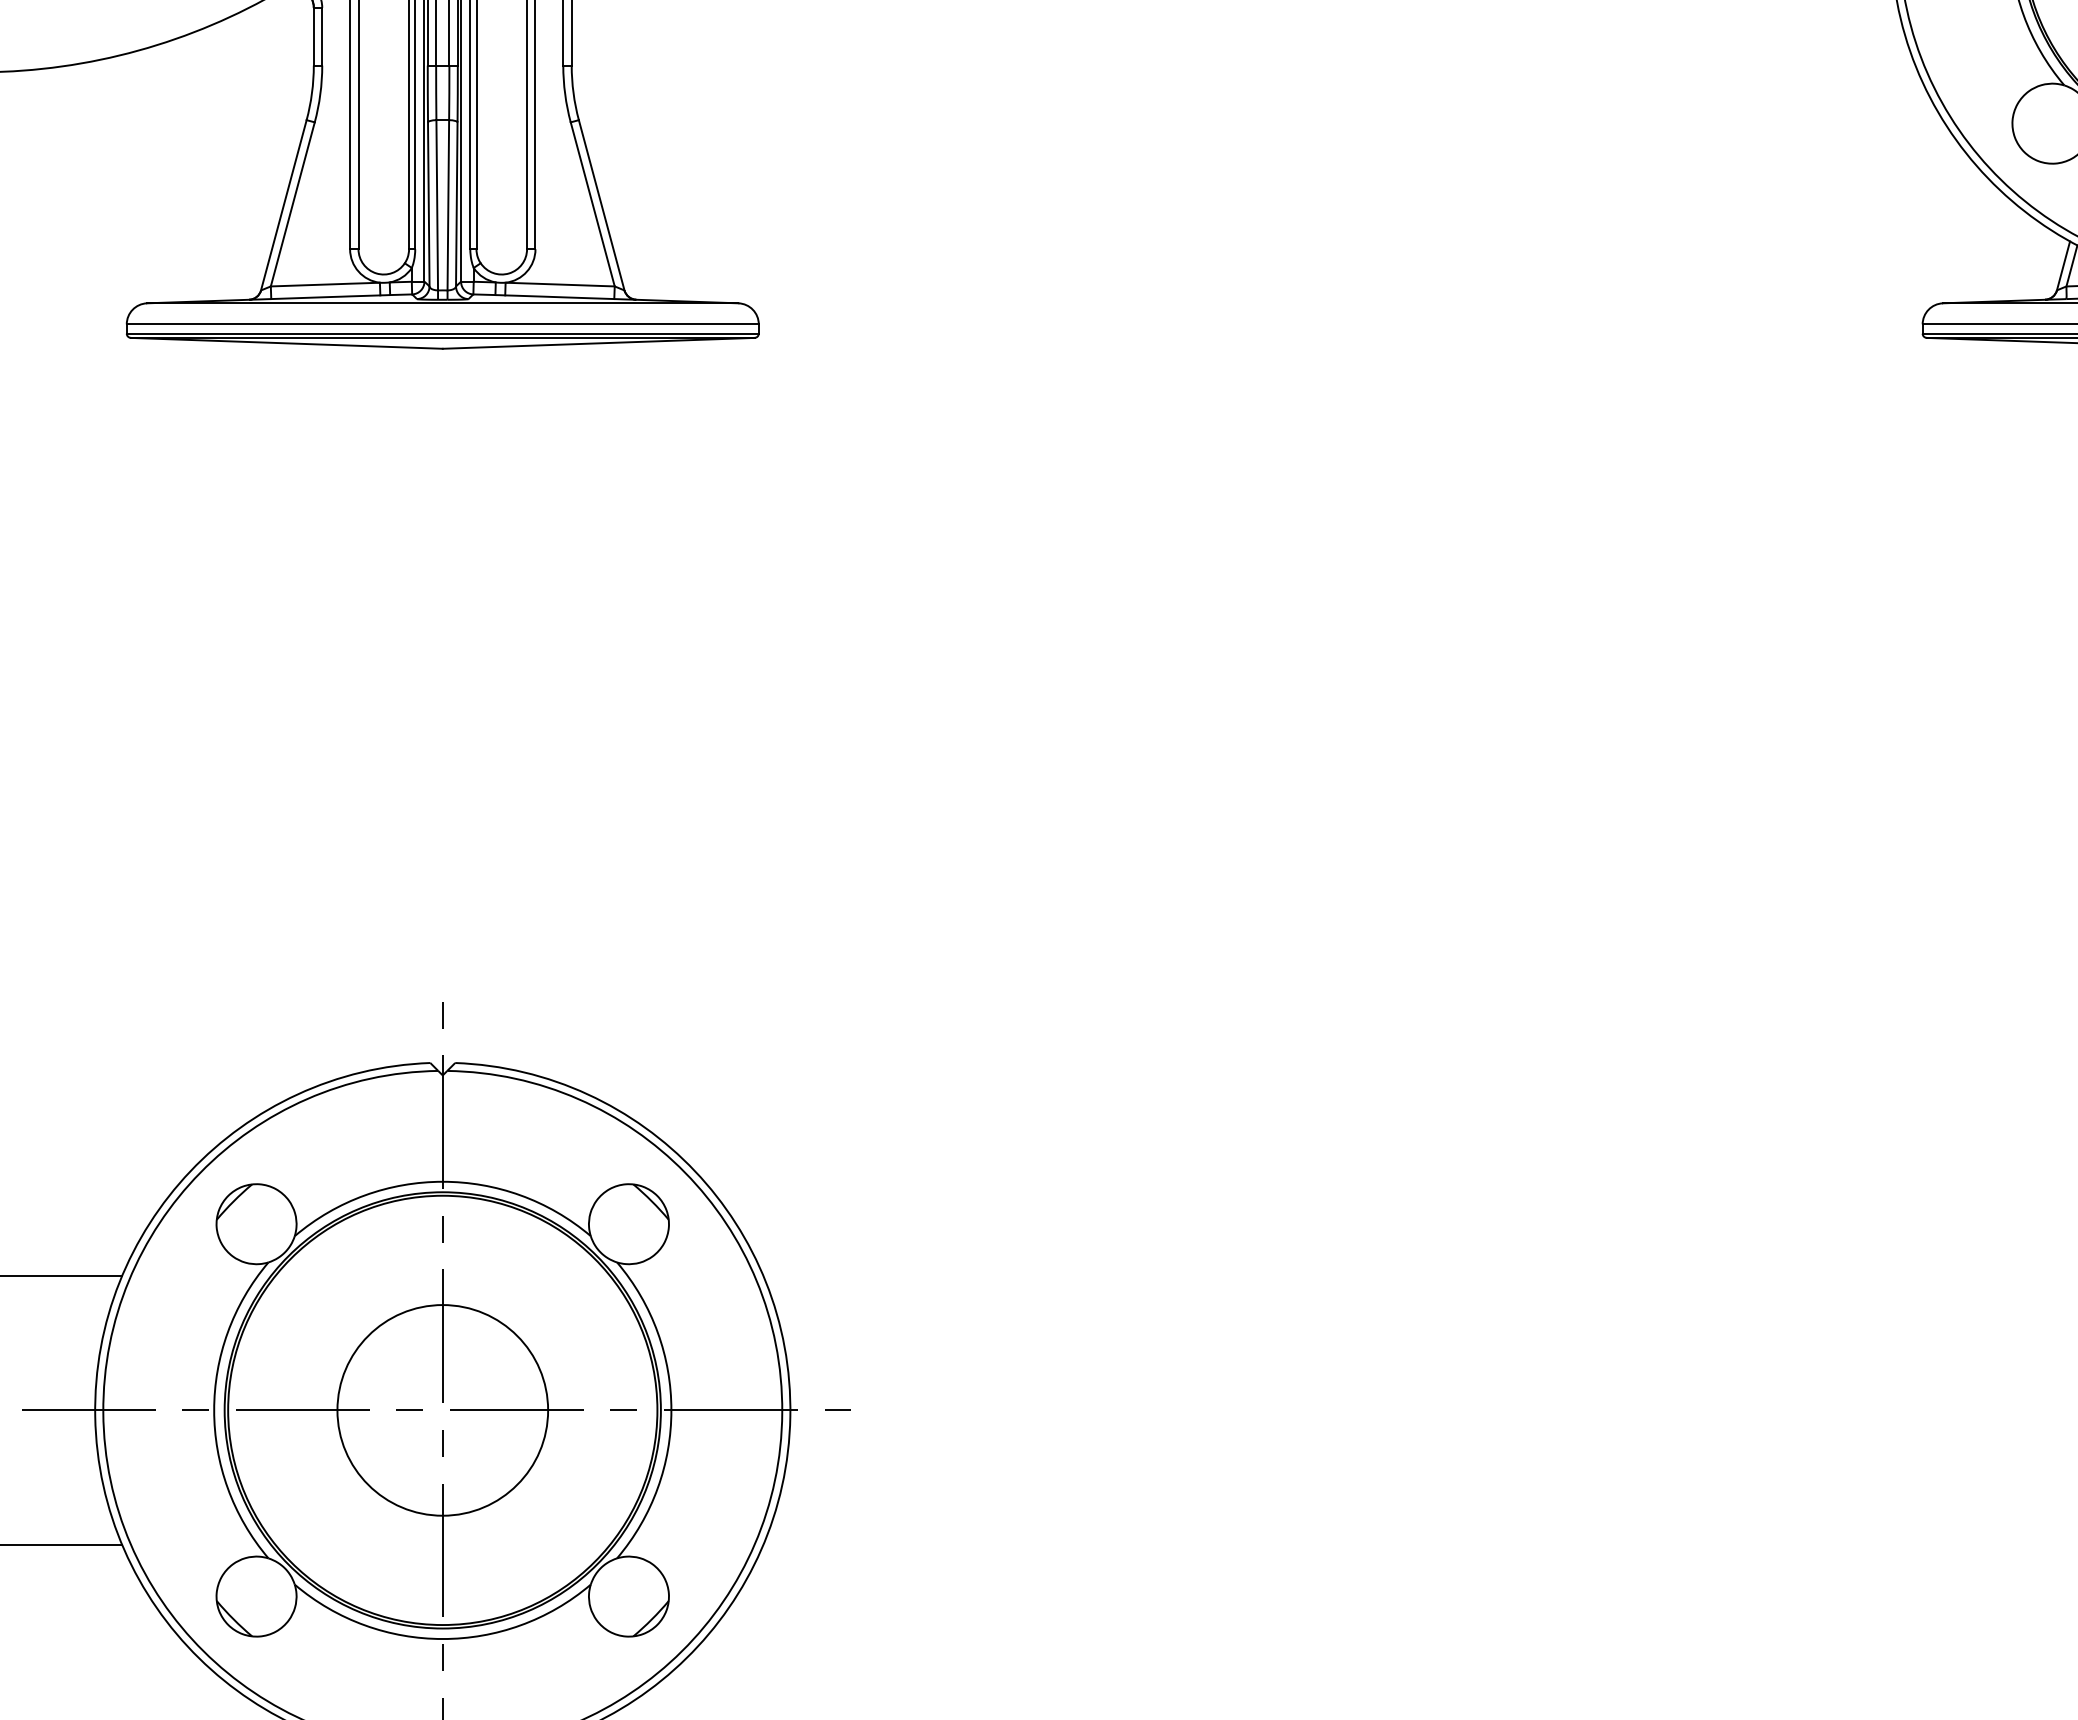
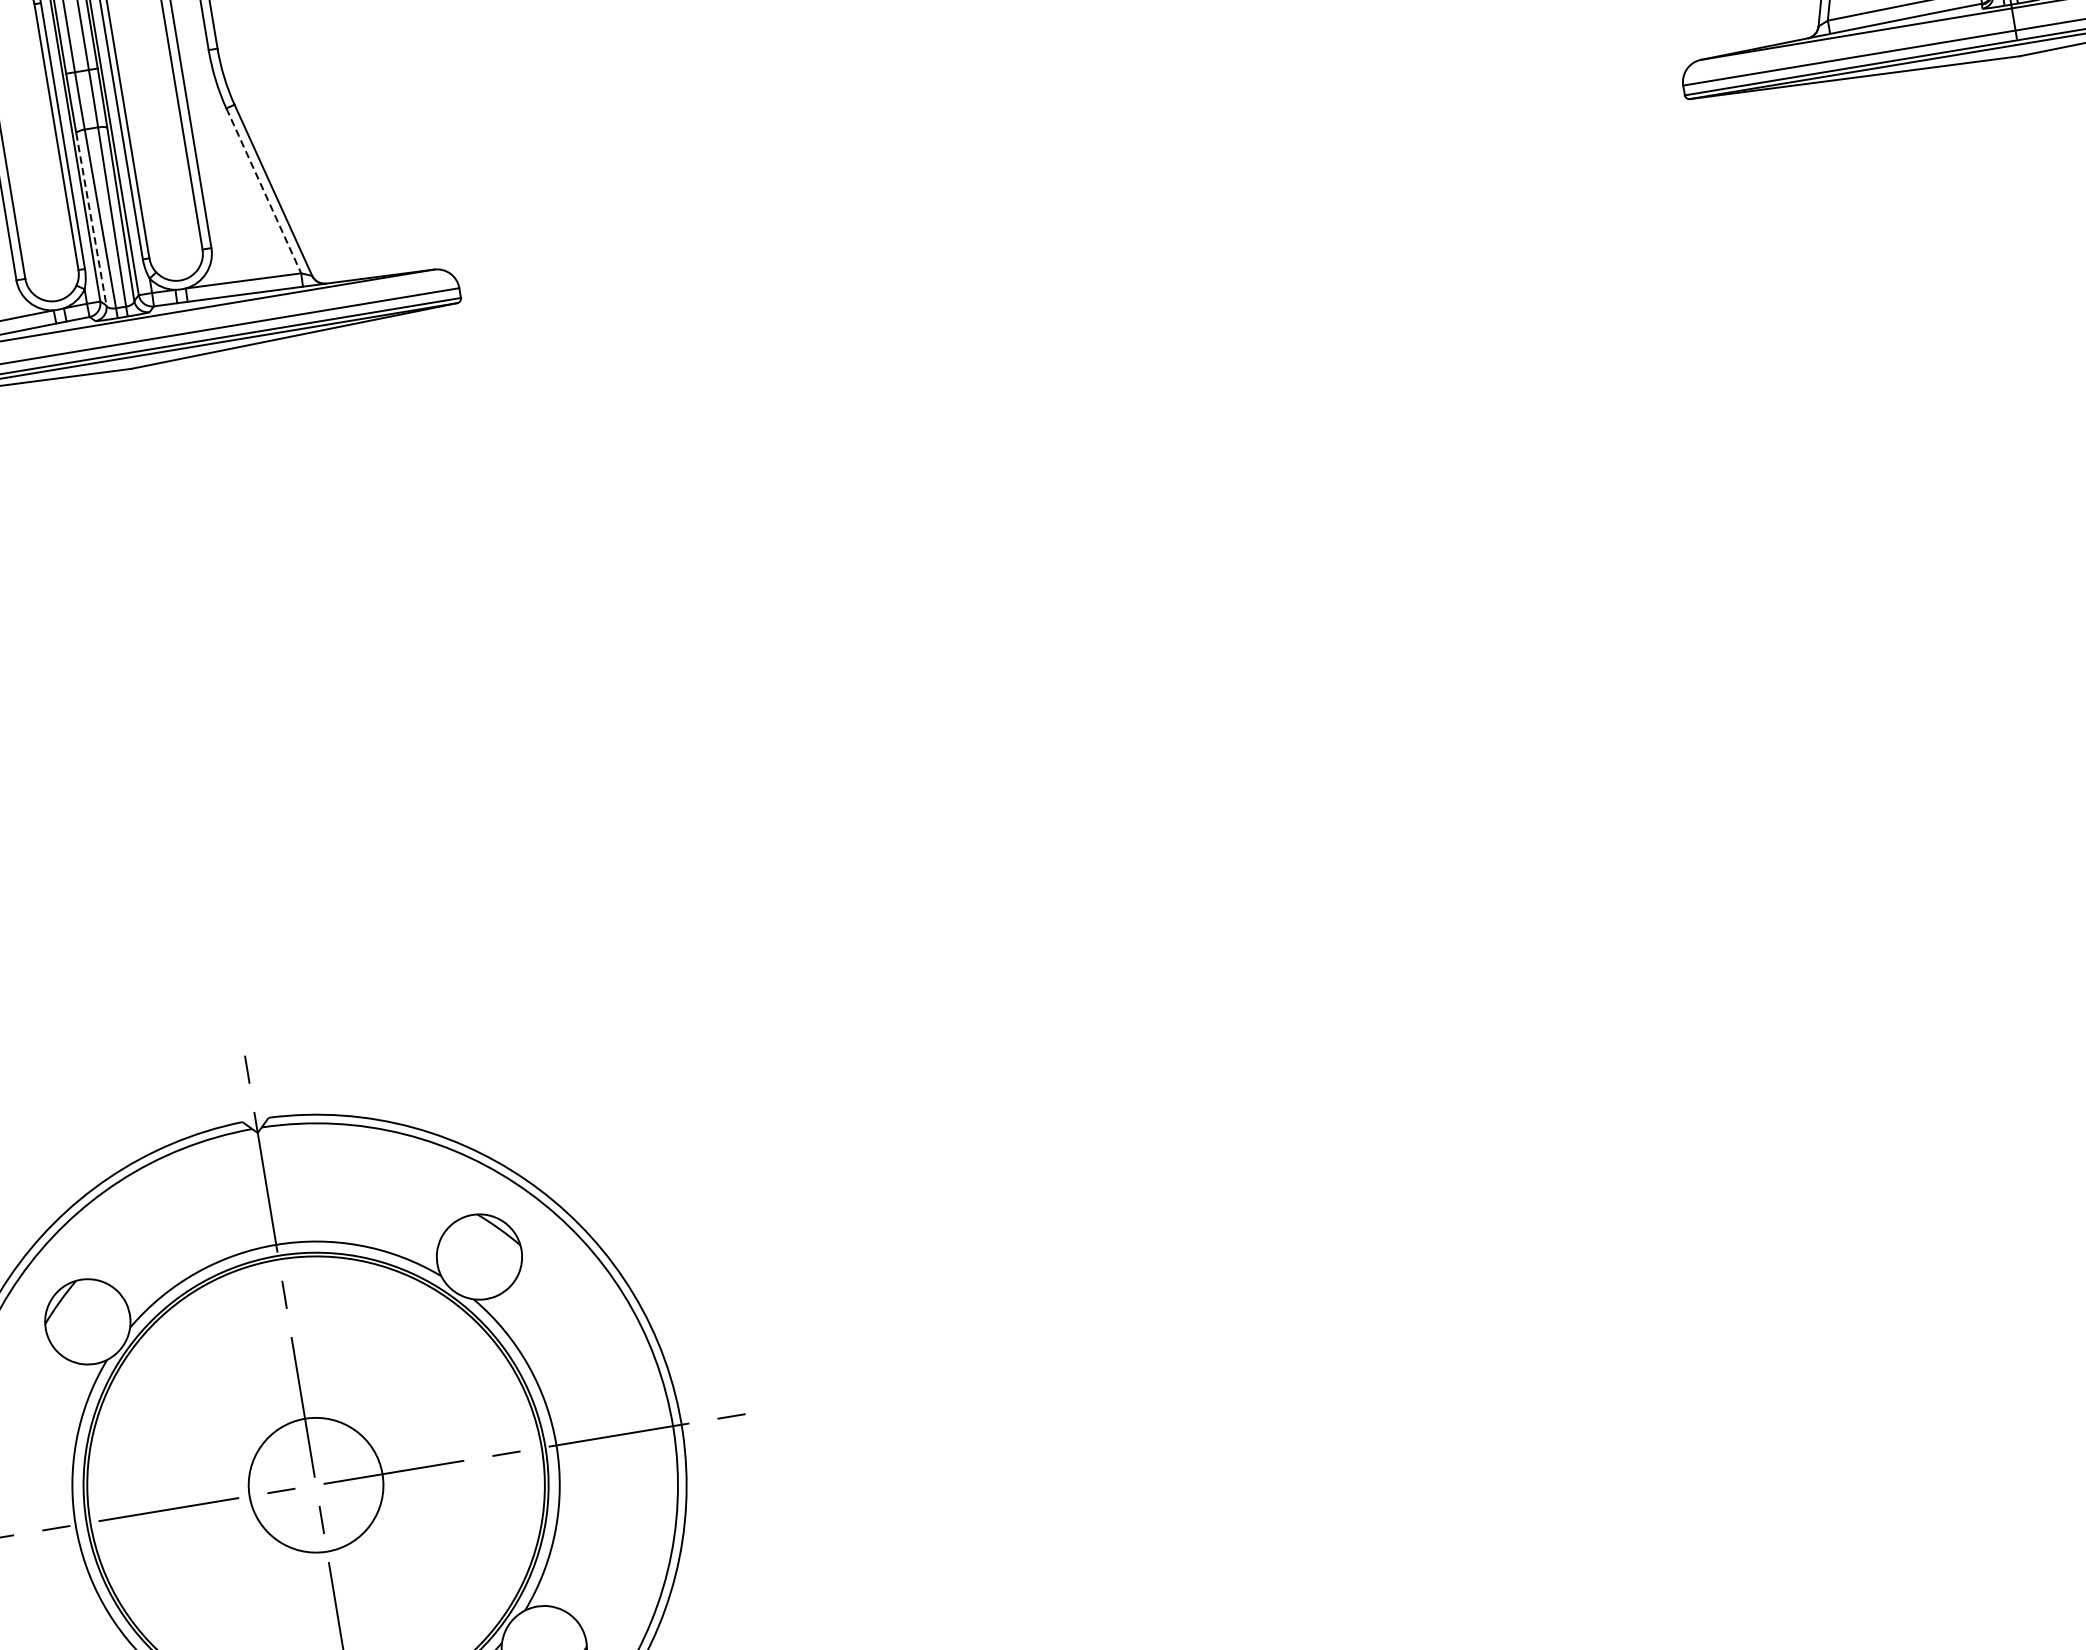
line: (428, 204) -> (91, 219), solid -> dashed
line: (592, 204) -> (263, 191), solid -> dashed
circle: (442, 1410) -> (315, 1485), size x0.6

